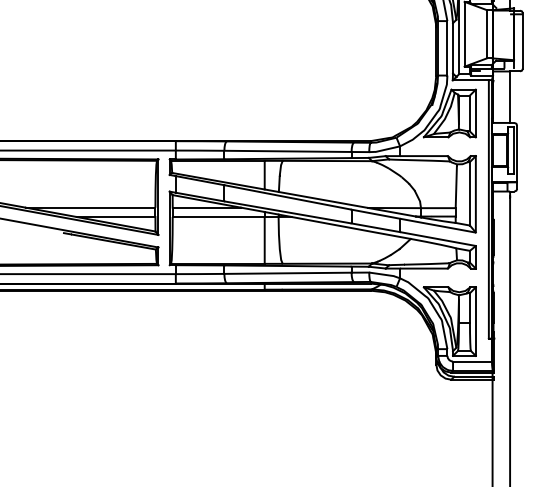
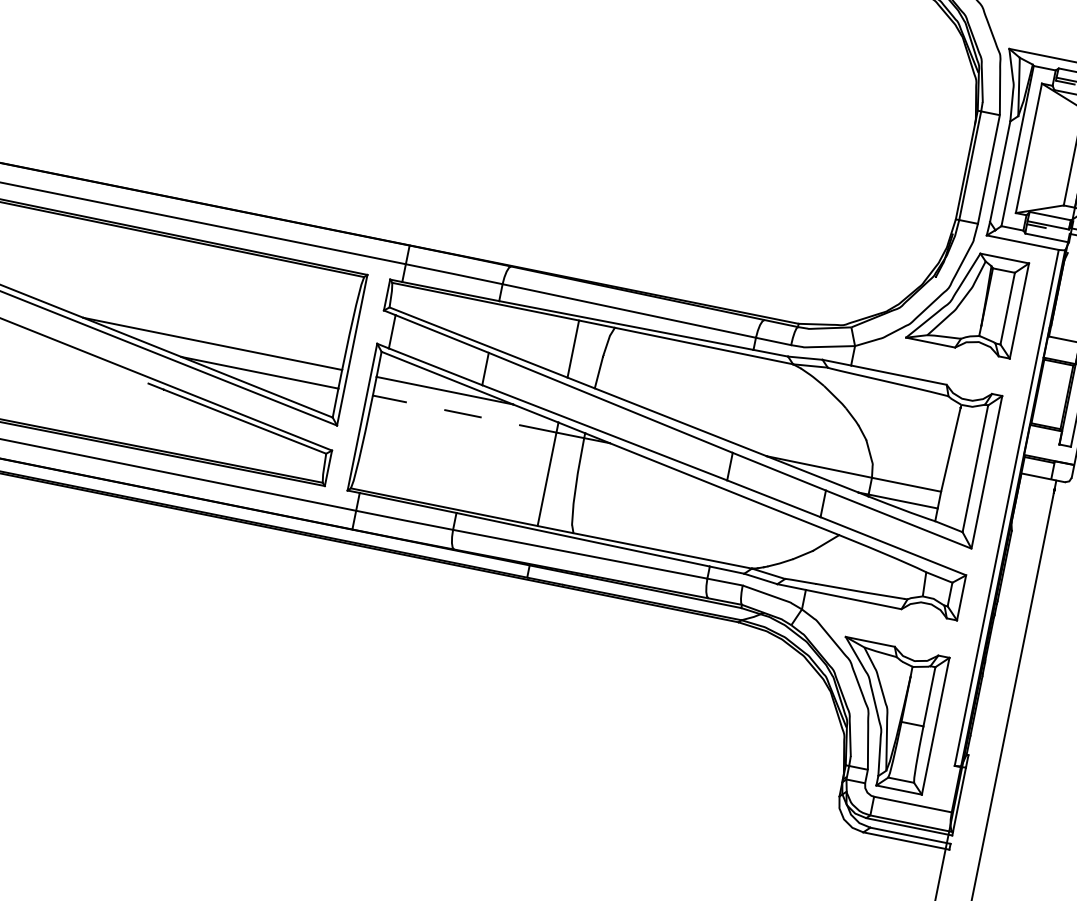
line: (218, 217) -> (464, 414), solid -> dashed

